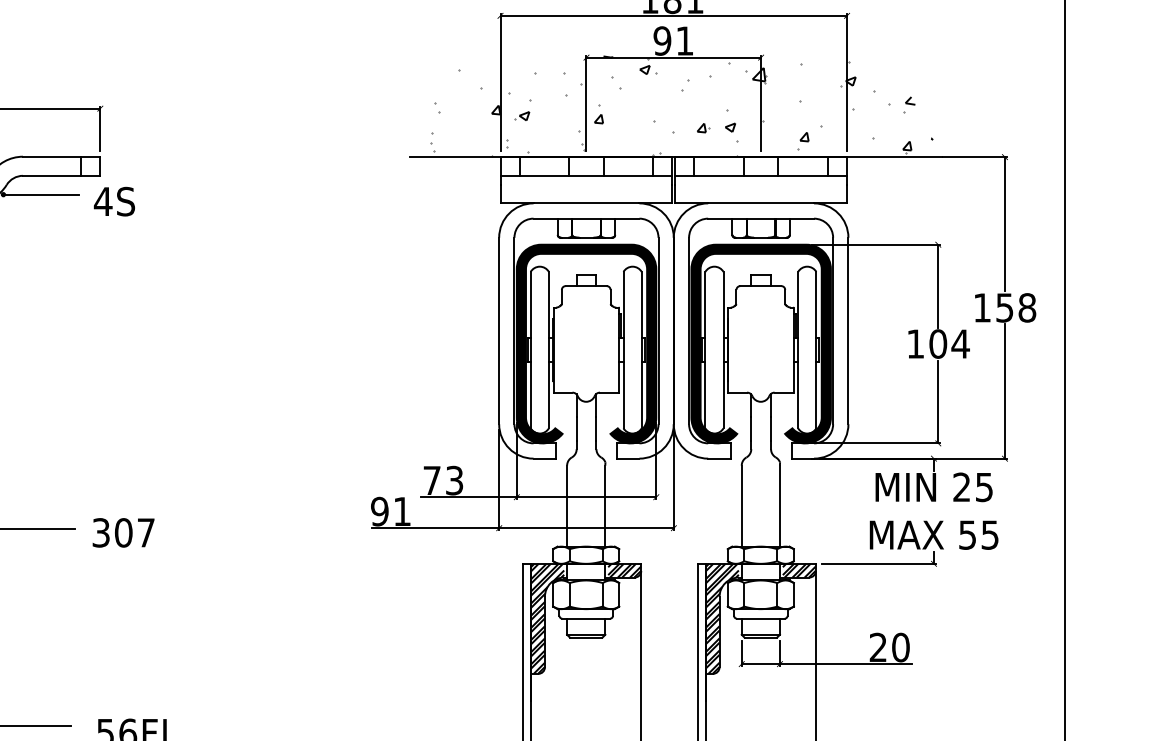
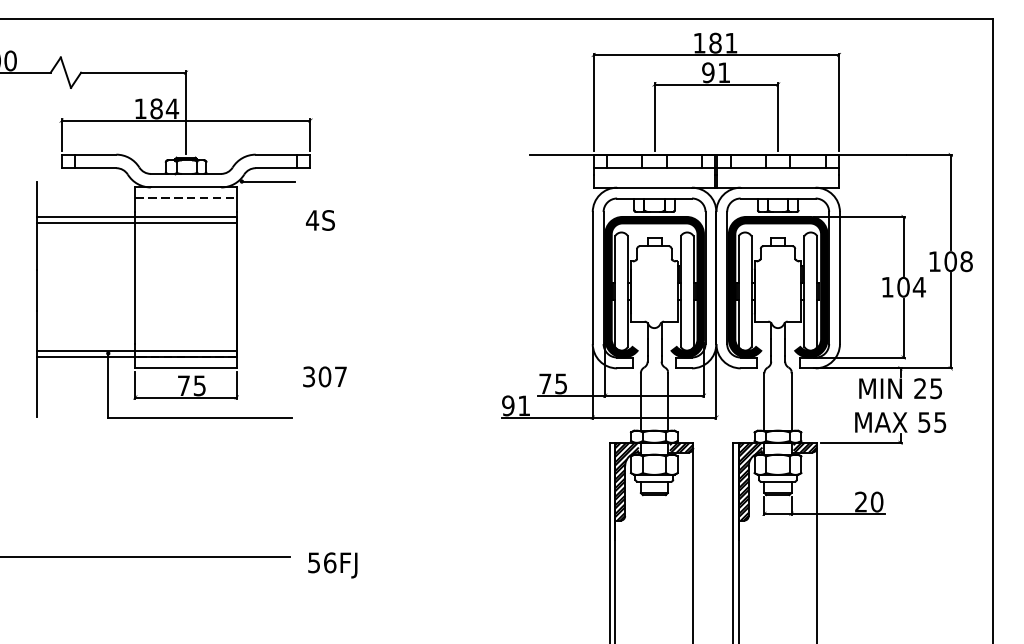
hatch: (681, 105) -> (721, 118), removed
text: (114, 201) -> (320, 220), moved
text: (1004, 307) -> (950, 261), 158 -> 108
text: (454, 480) -> (561, 383), 73 -> 75
text: (122, 532) -> (324, 376), moved

